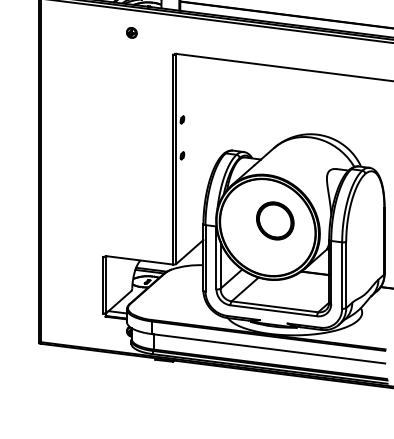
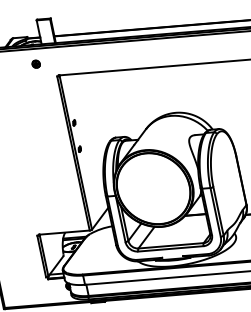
part: (131, 32) -> (35, 63), moved
part: (275, 220) -> (158, 182), removed

